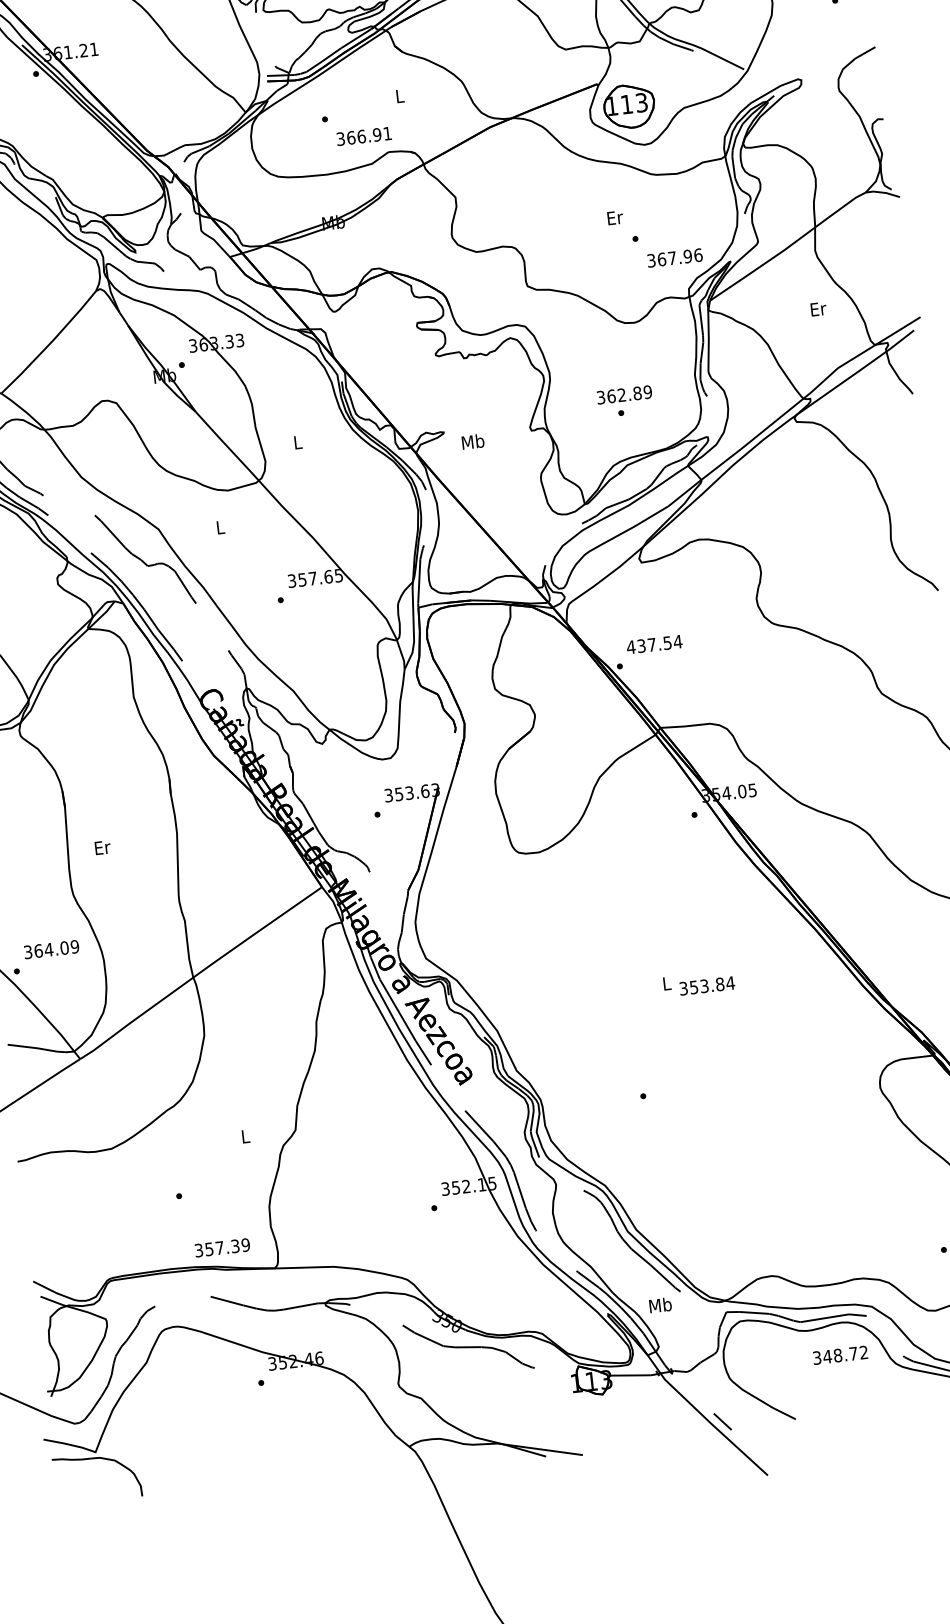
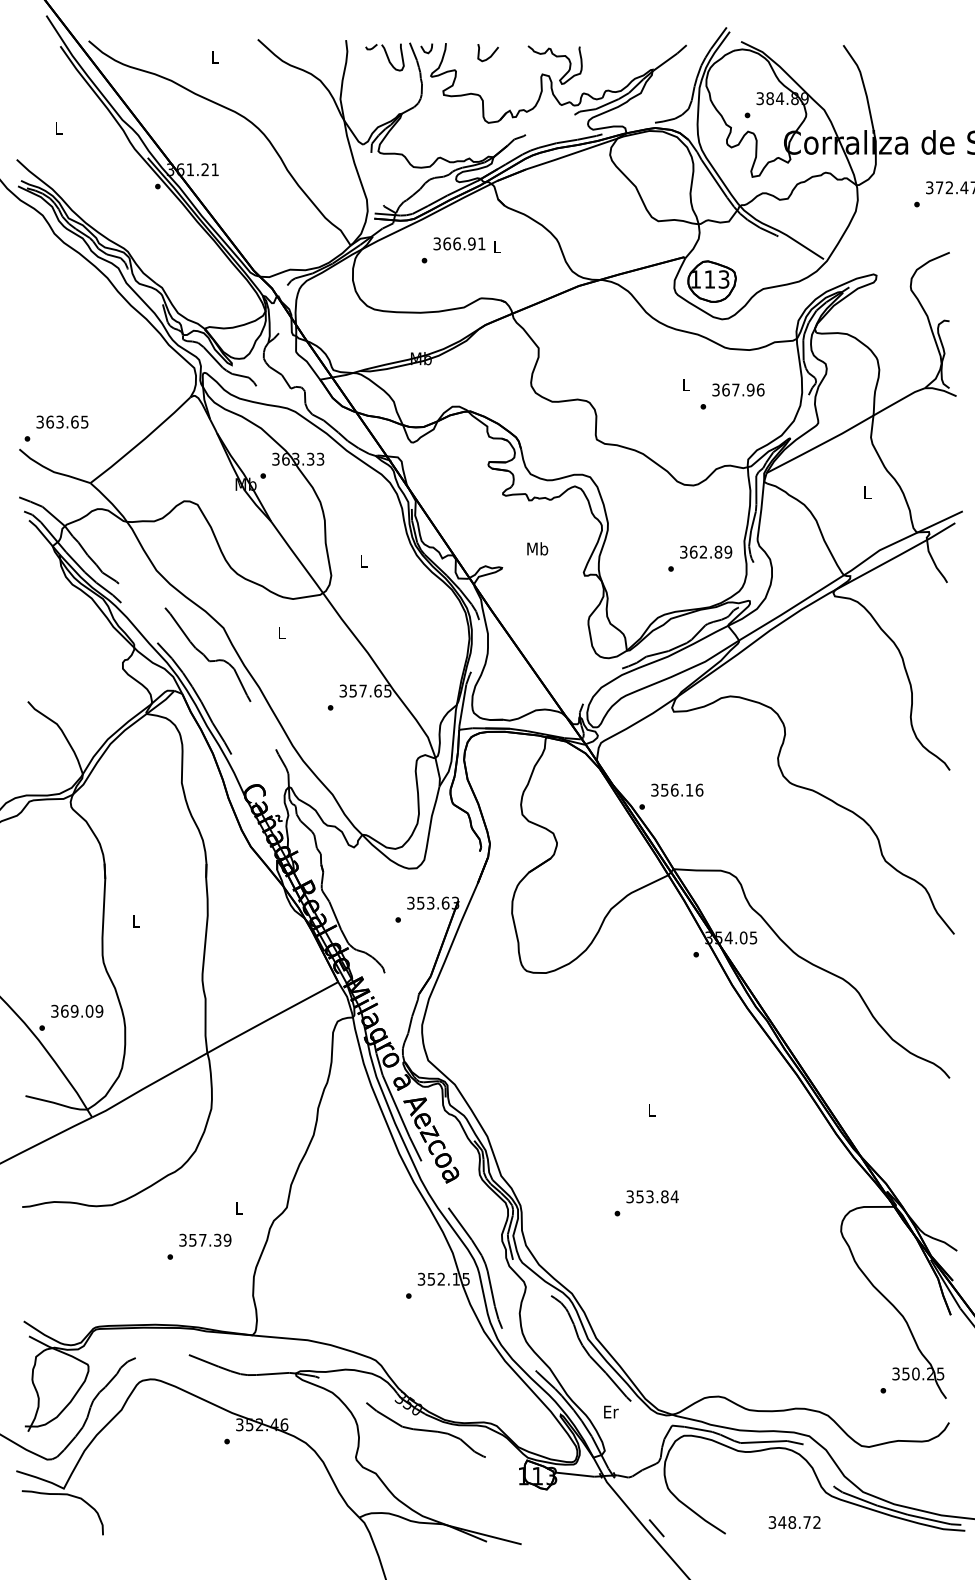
text: (364, 135) -> (459, 243), moved
text: (615, 217) -> (686, 384), Er -> L
text: (674, 257) -> (738, 389), moved
text: (818, 308) -> (867, 492), Er -> L
text: (624, 394) -> (706, 551), moved
text: (472, 441) -> (537, 548), moved
text: (653, 643) -> (676, 789), 437.54 -> 356.16
text: (102, 847) -> (136, 920), Er -> L
text: (48, 949) -> (74, 1010), 364.09 -> 369.09
text: (707, 985) -> (652, 1196), moved
text: (222, 1246) -> (205, 1239), moved
text: (660, 1304) -> (610, 1411), Mb -> Er
text: (840, 1355) -> (794, 1522), moved

